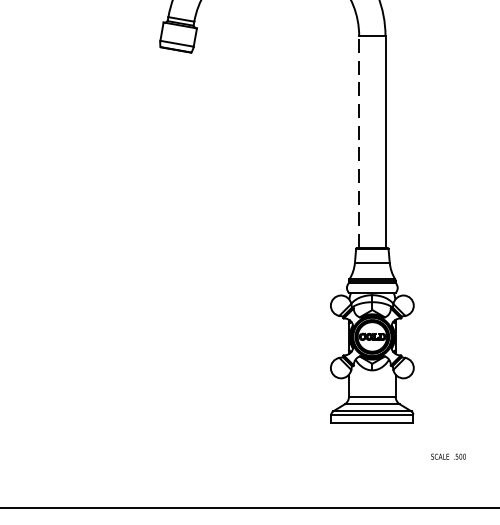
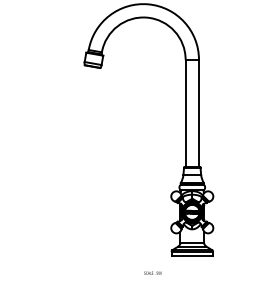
line: (358, 142) -> (185, 113), dashed -> solid
text: (447, 455) -> (152, 272), moved

